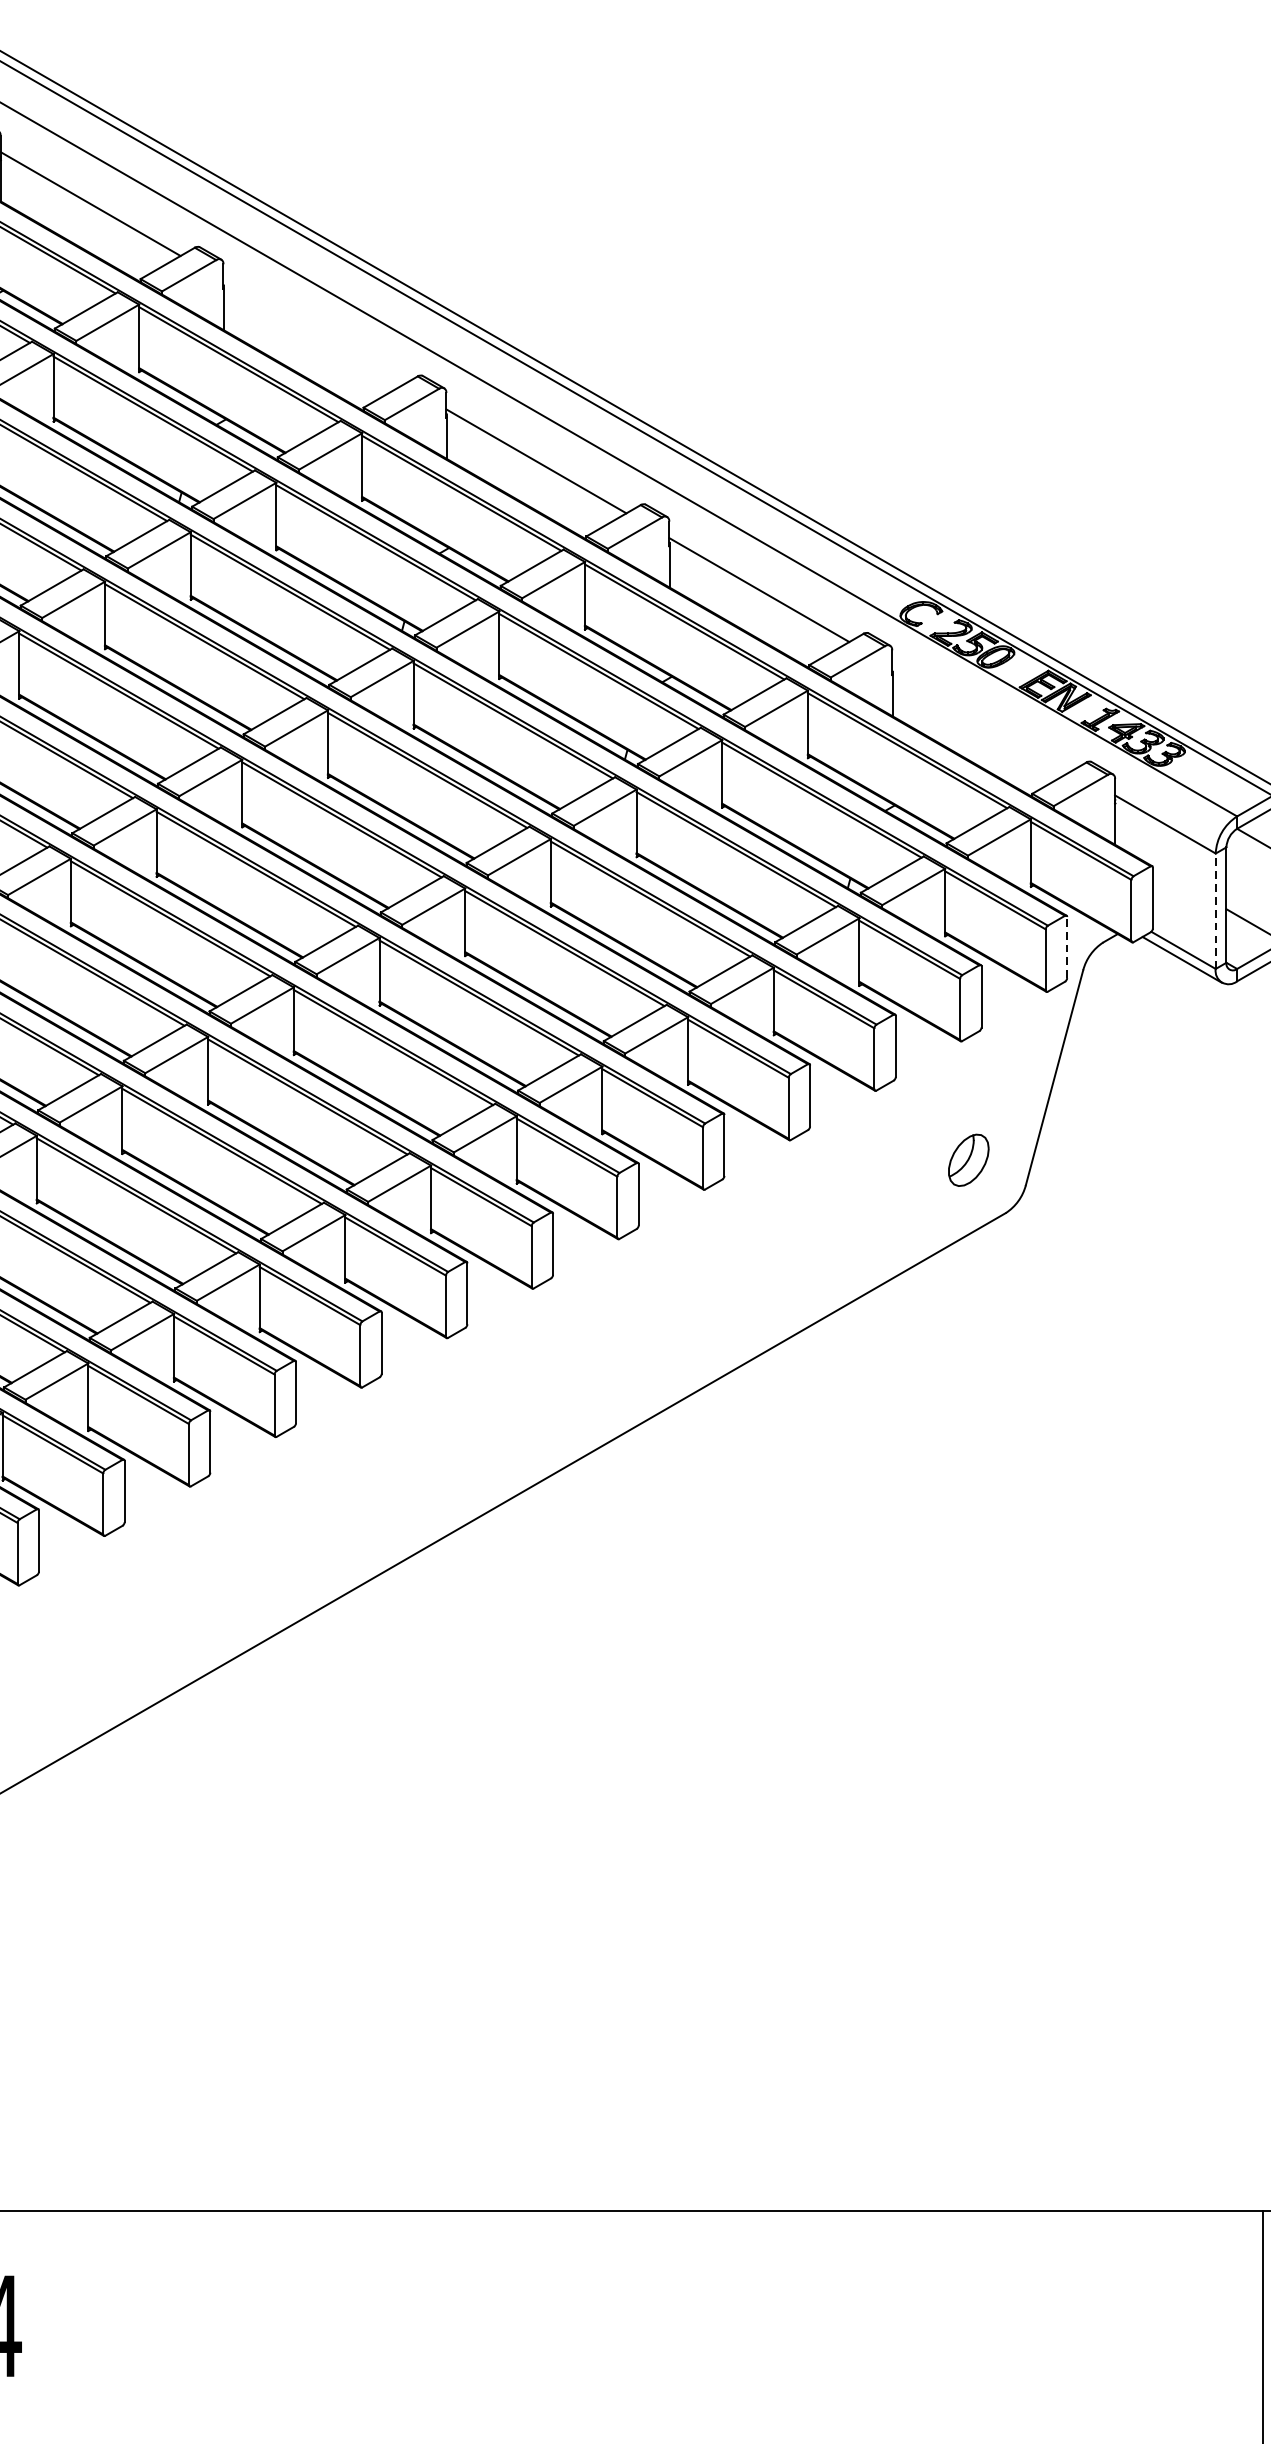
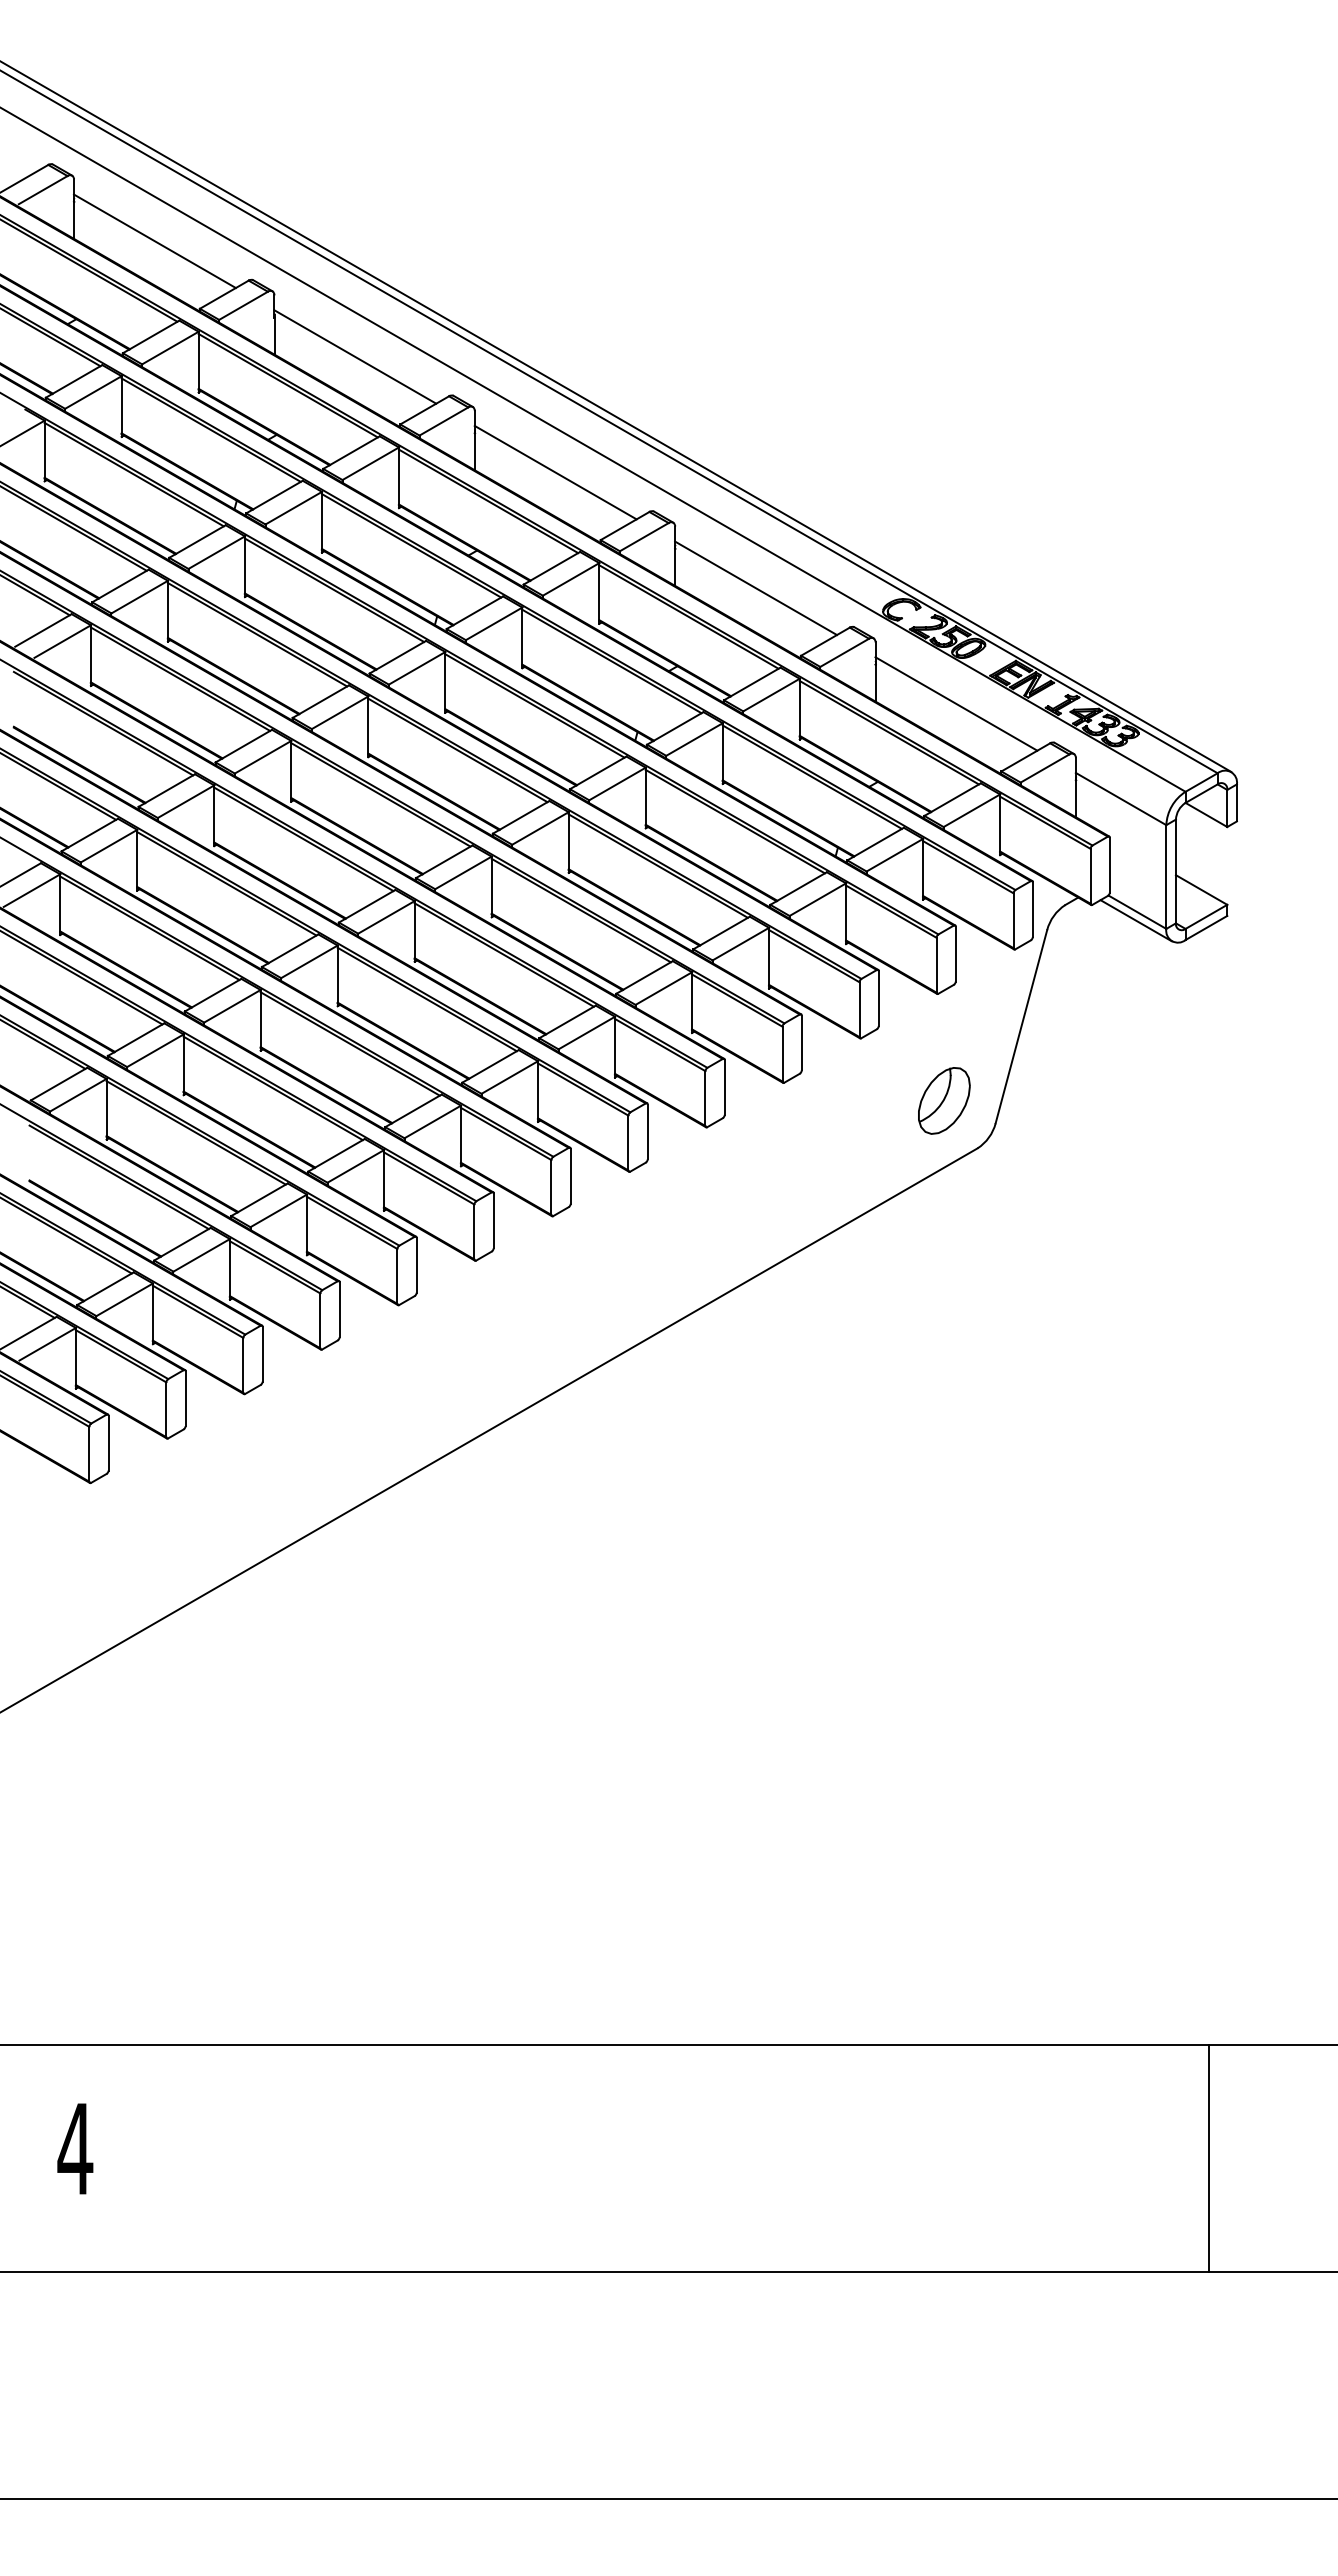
line: (313, 332) -> (355, 356), added
line: (982, 718) -> (956, 703), added
line: (1215, 911) -> (1166, 877), dashed -> solid
line: (1066, 947) -> (1032, 909), dashed -> solid
part: (968, 1159) -> (944, 1100), size x1.43

